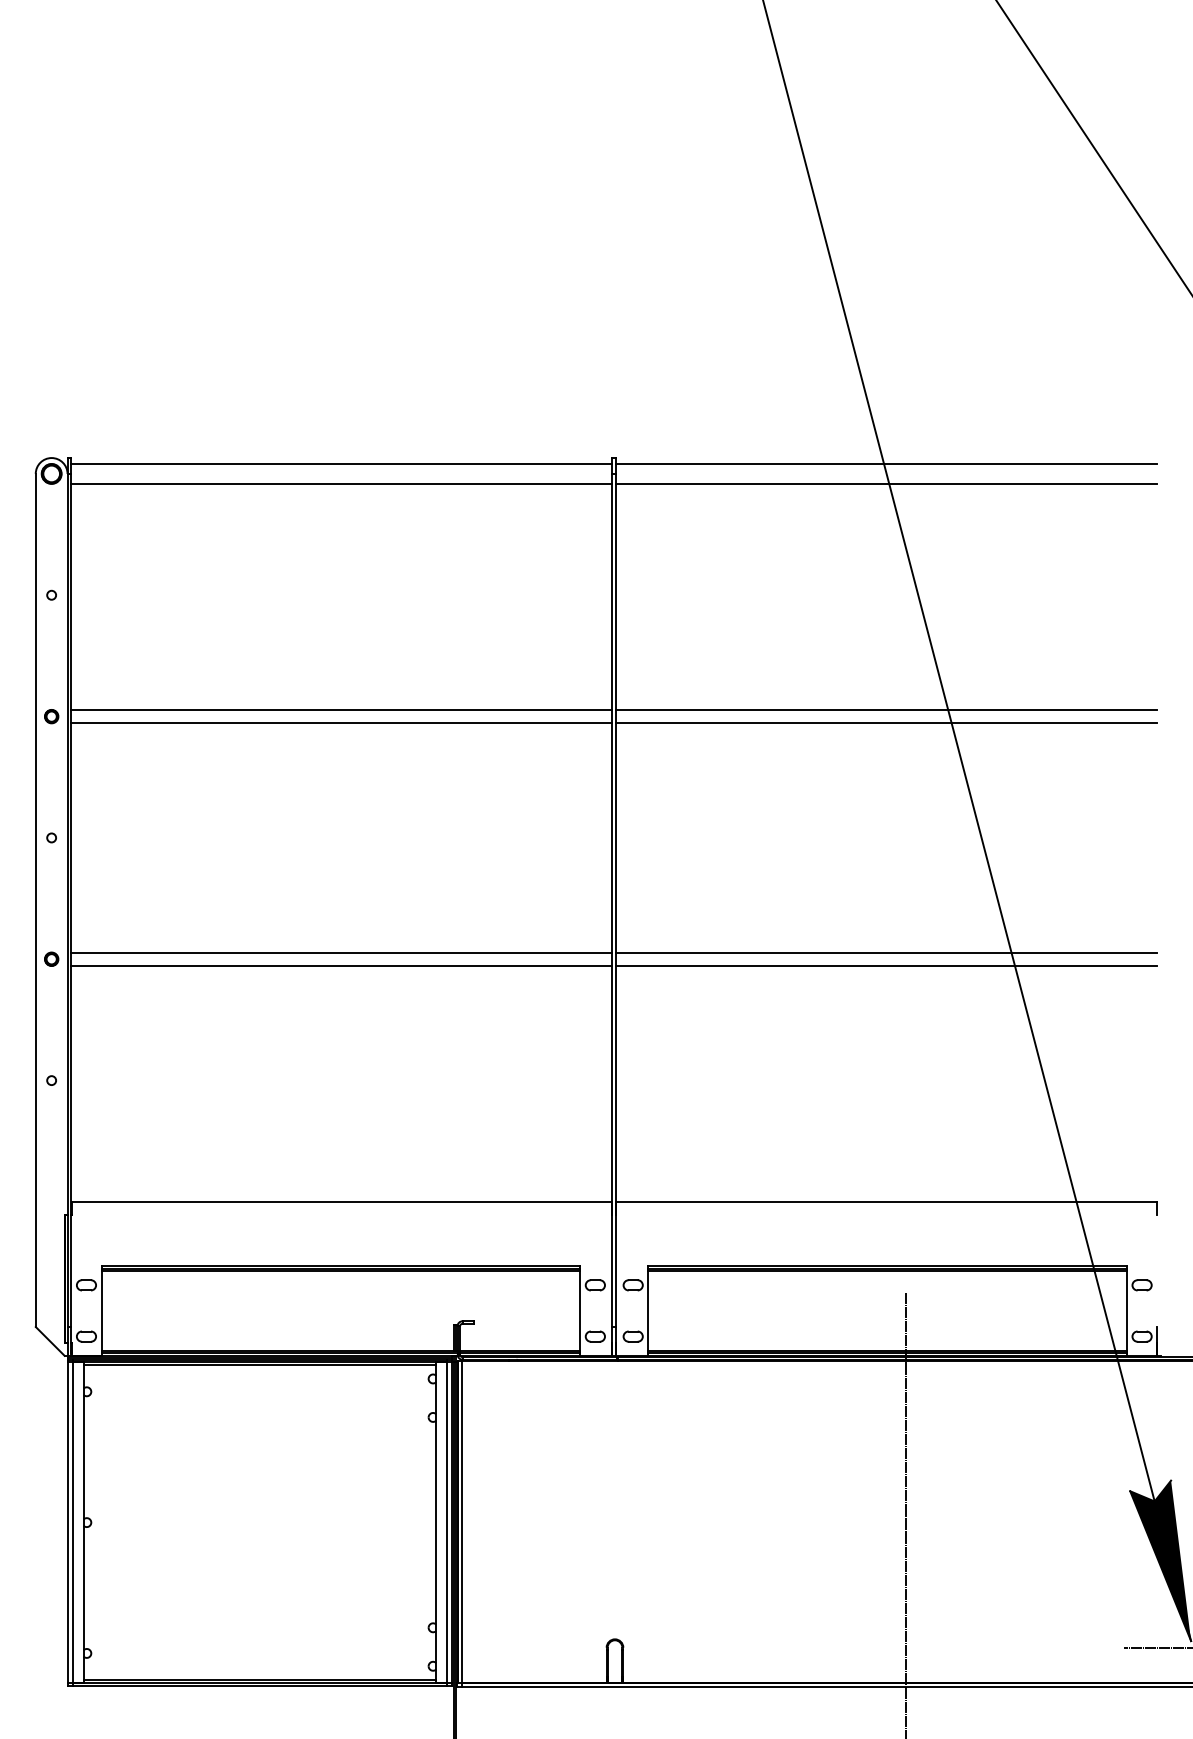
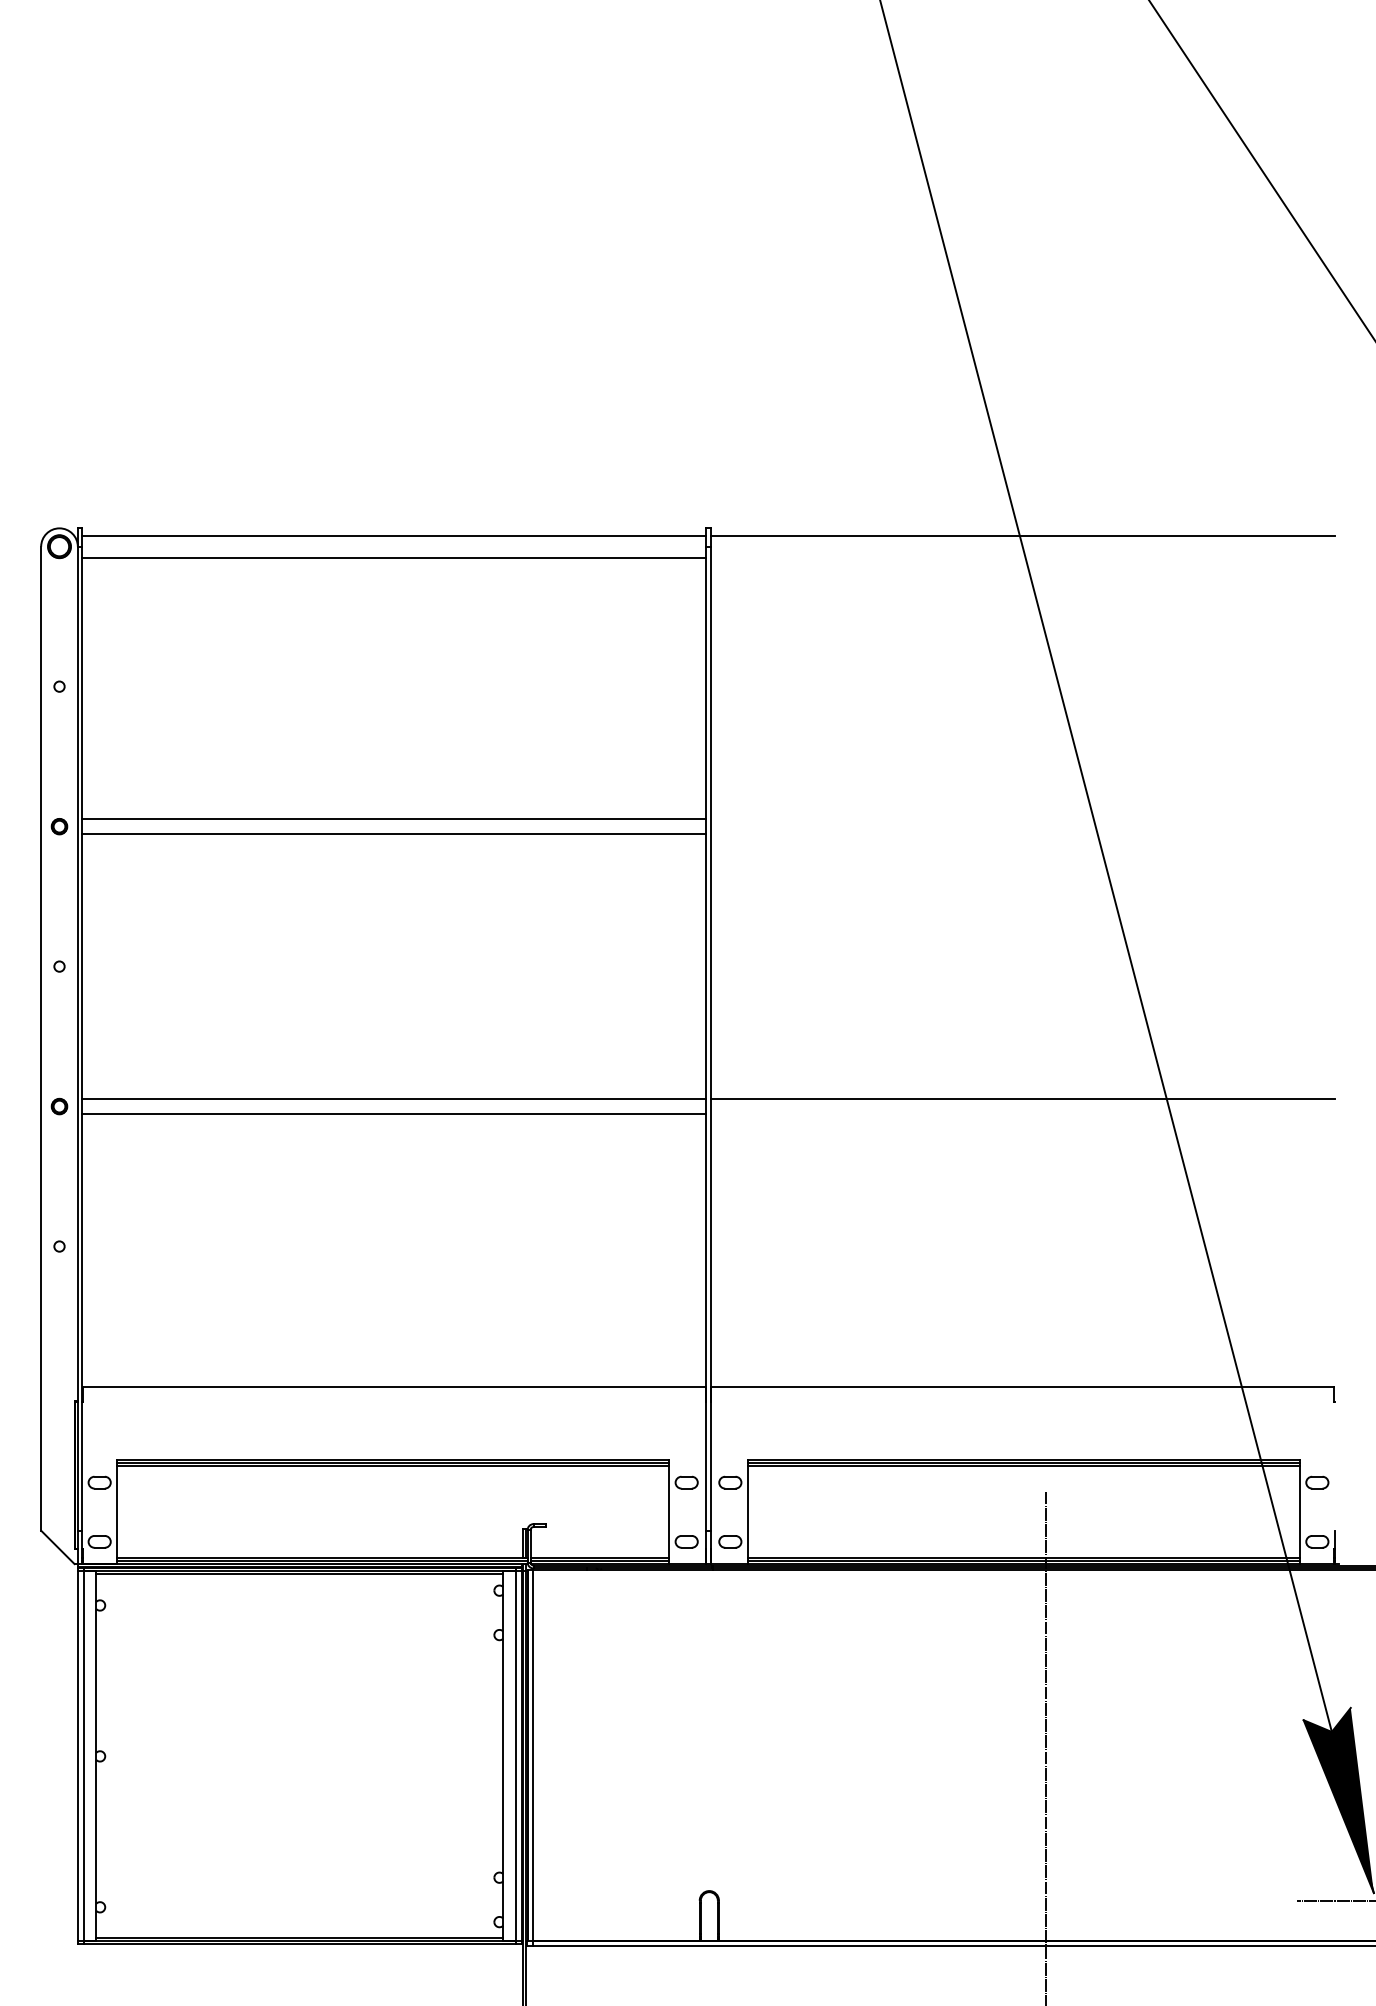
line: (886, 483) -> (1022, 557), removed
line: (886, 710) -> (1022, 819), removed
line: (886, 723) -> (1022, 834), removed
line: (886, 965) -> (1022, 1113), removed

